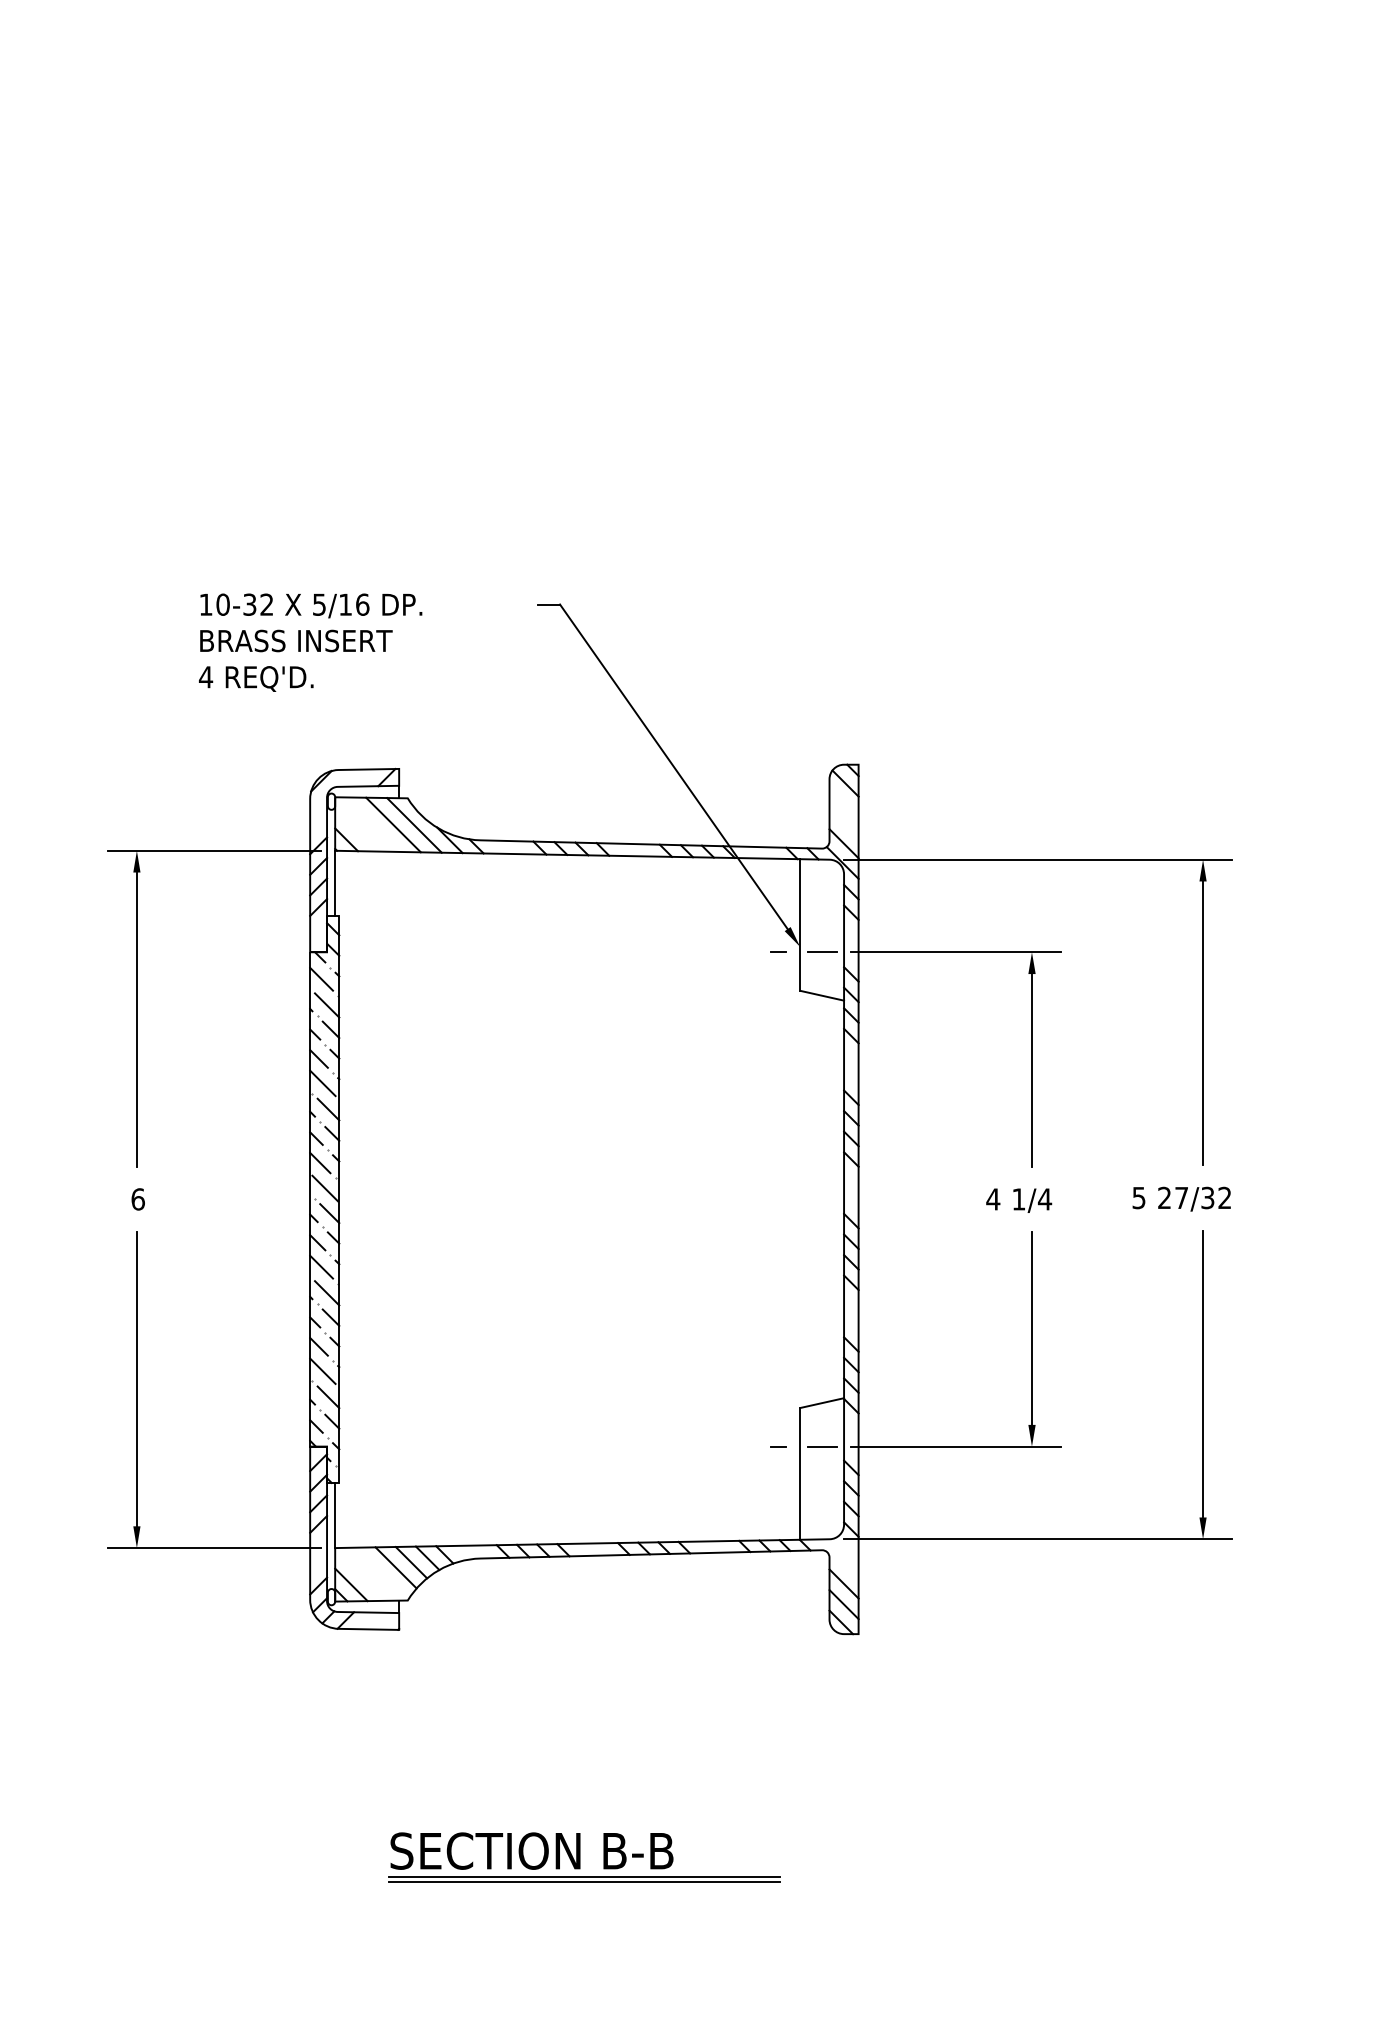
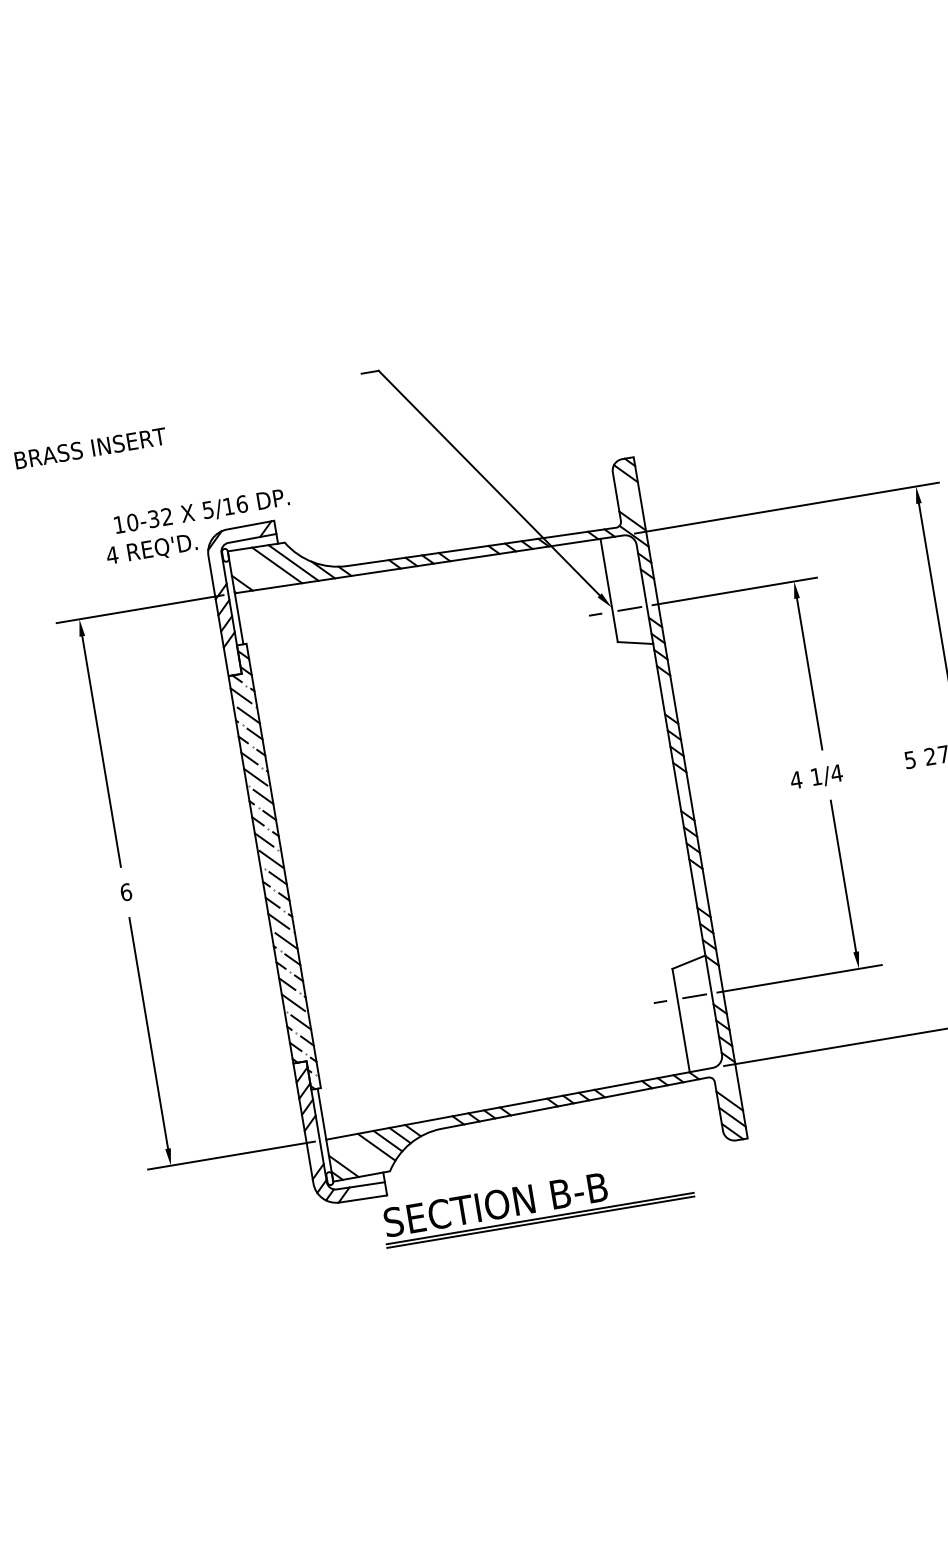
text: (311, 605) -> (202, 511), moved
text: (296, 640) -> (90, 448), moved
text: (256, 678) -> (152, 549), moved
part: (584, 1857) -> (537, 1202), moved

